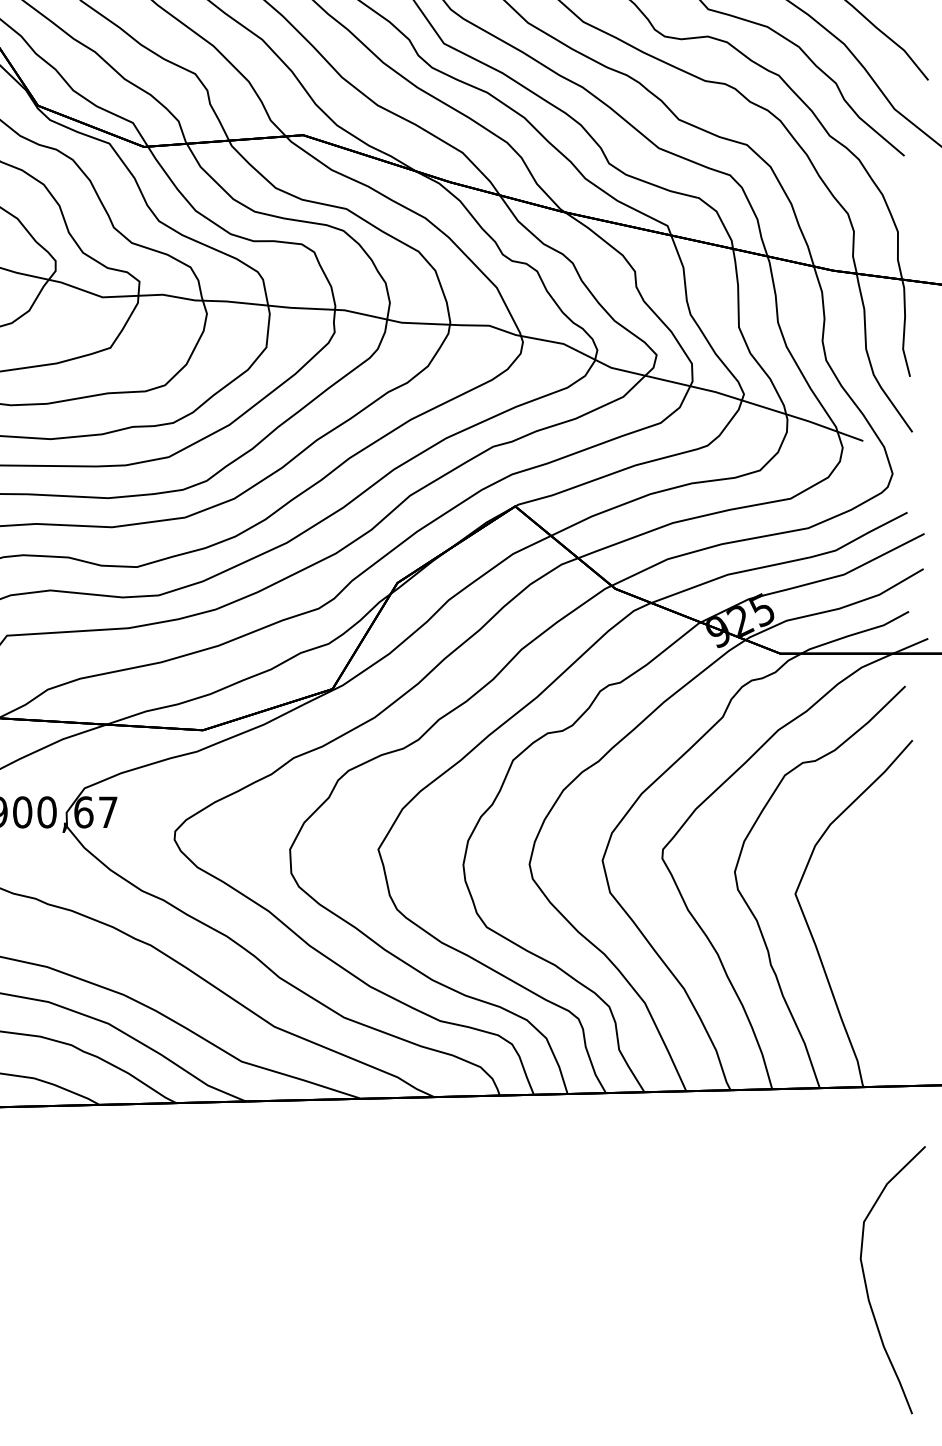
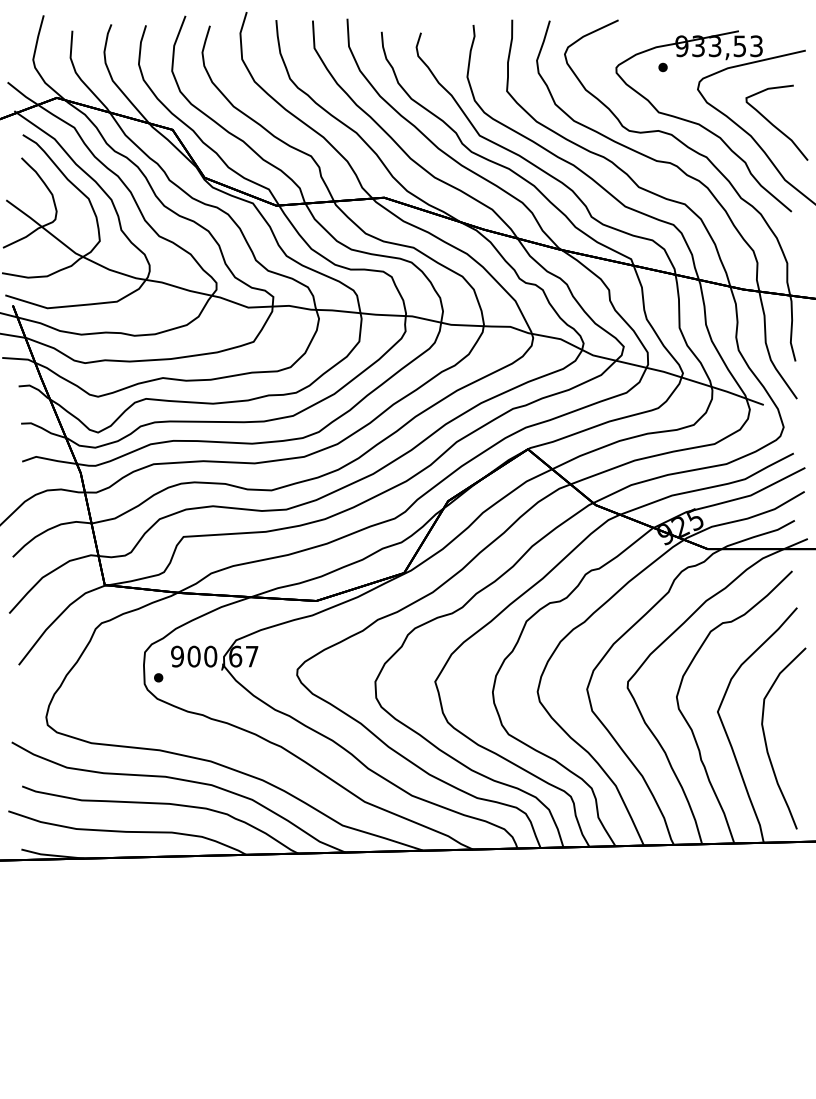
curve: (867, 1282) -> (766, 740), moved

